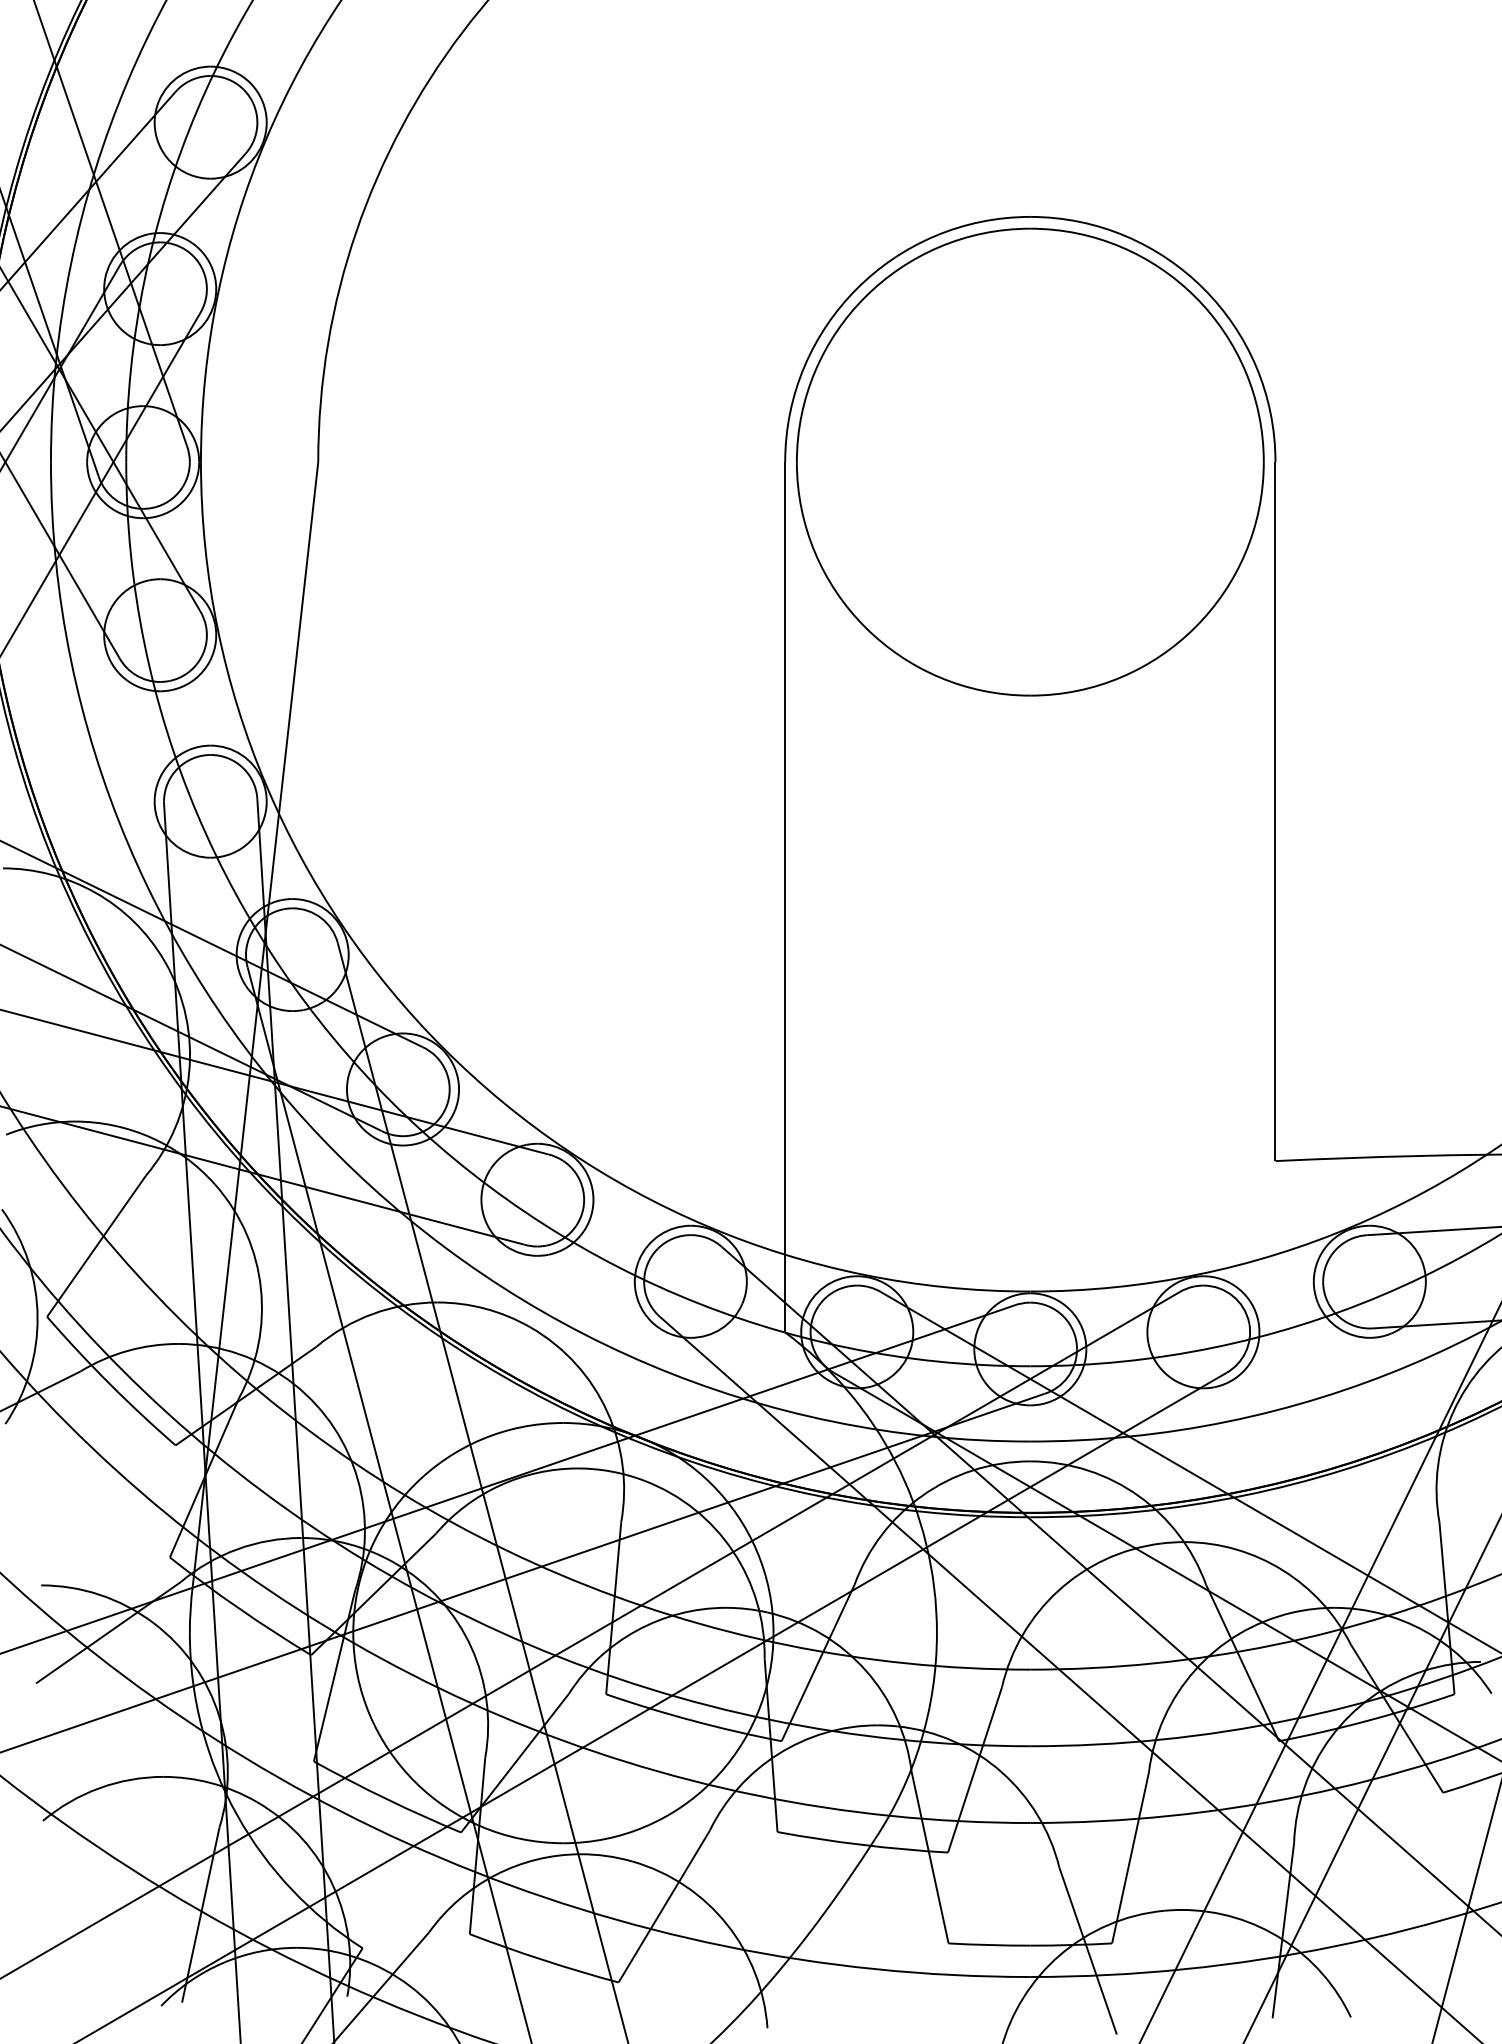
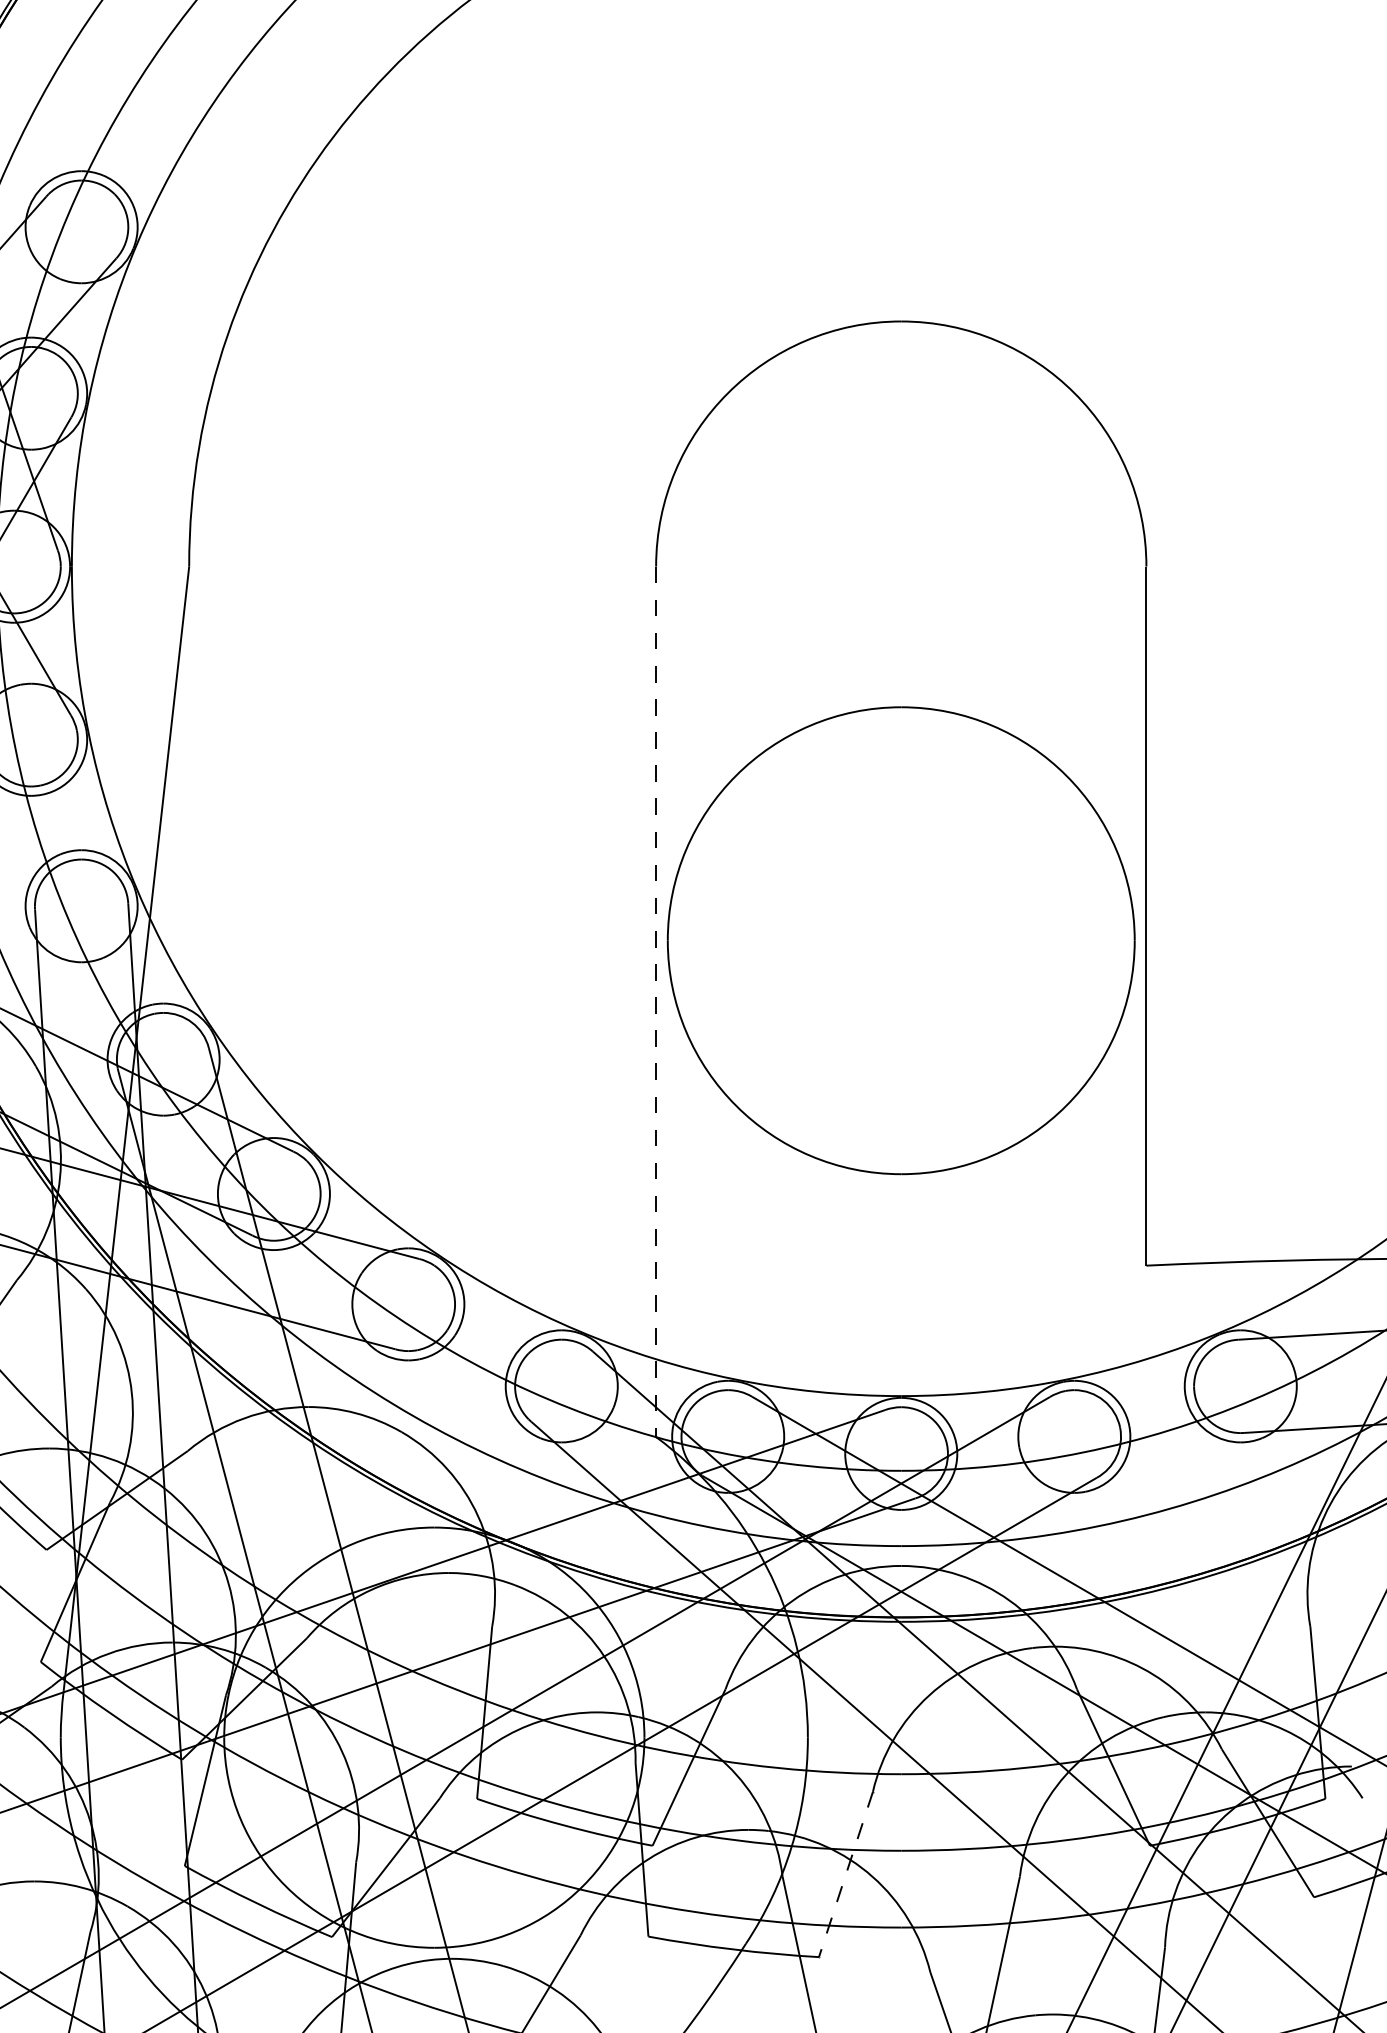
part: (1030, 461) -> (901, 940), moved
line: (785, 897) -> (656, 1002), solid -> dashed
line: (975, 1769) -> (846, 1874), solid -> dashed

